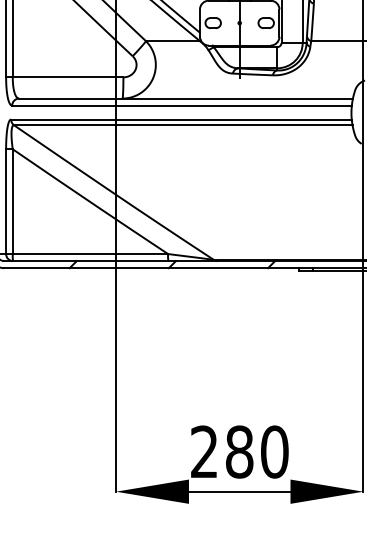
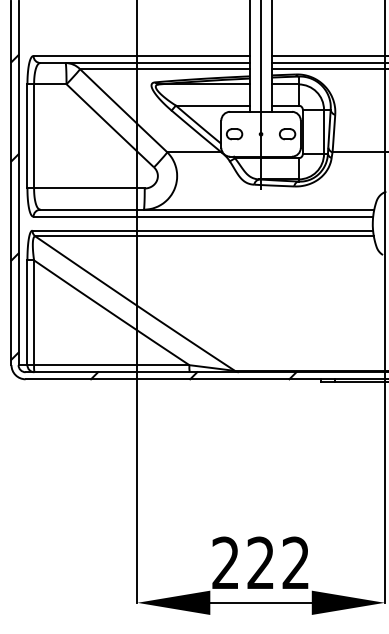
text: (257, 451) -> (278, 562), 280 -> 222

